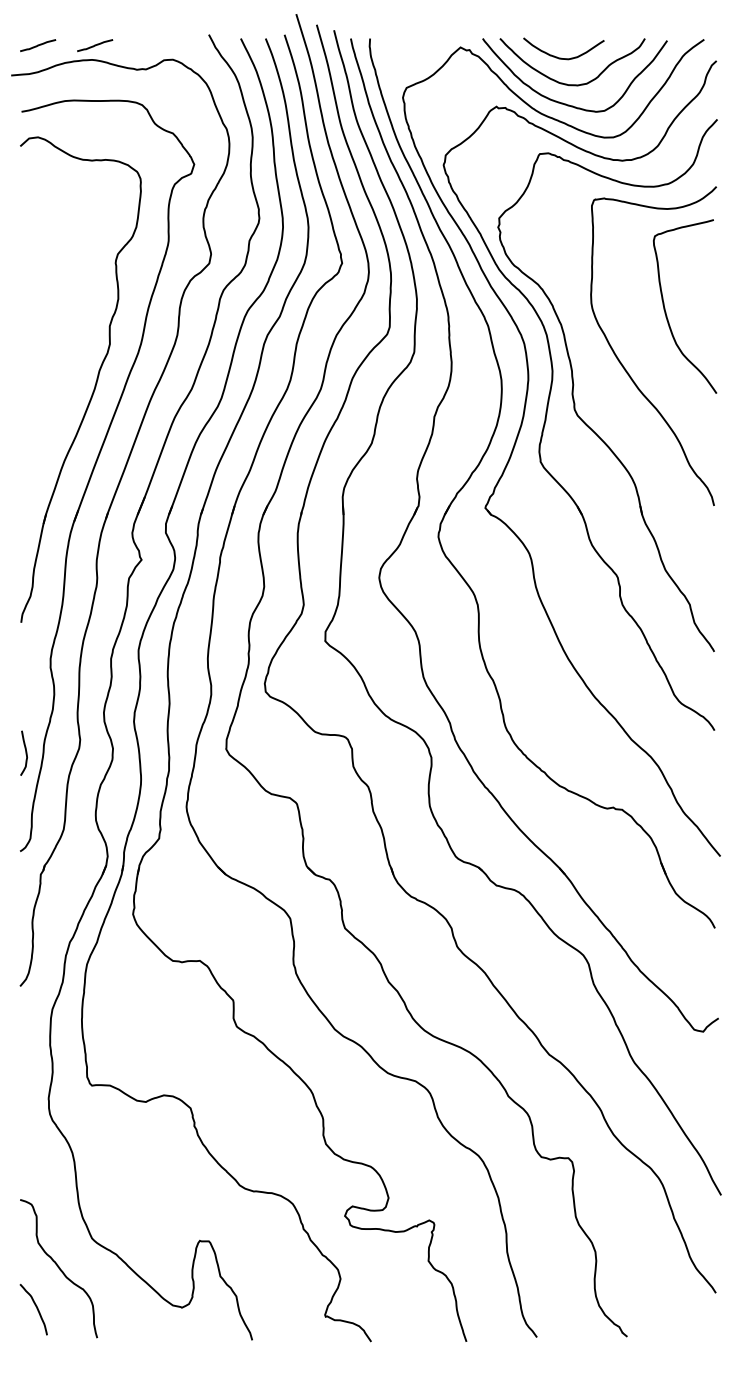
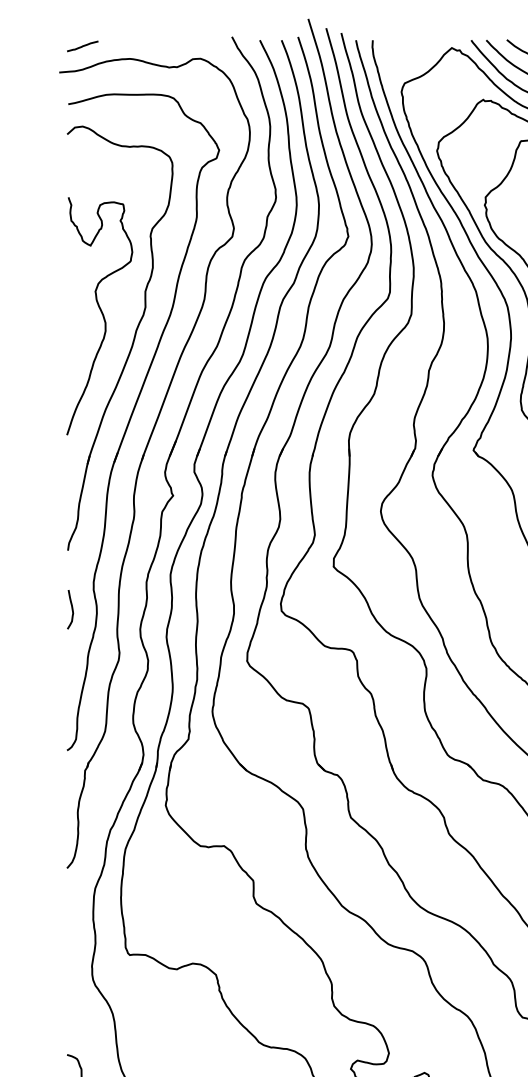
line: (95, 45) -> (132, 46), removed
curve: (60, 354) -> (102, 316), added
curve: (25, 752) -> (71, 608), moved

